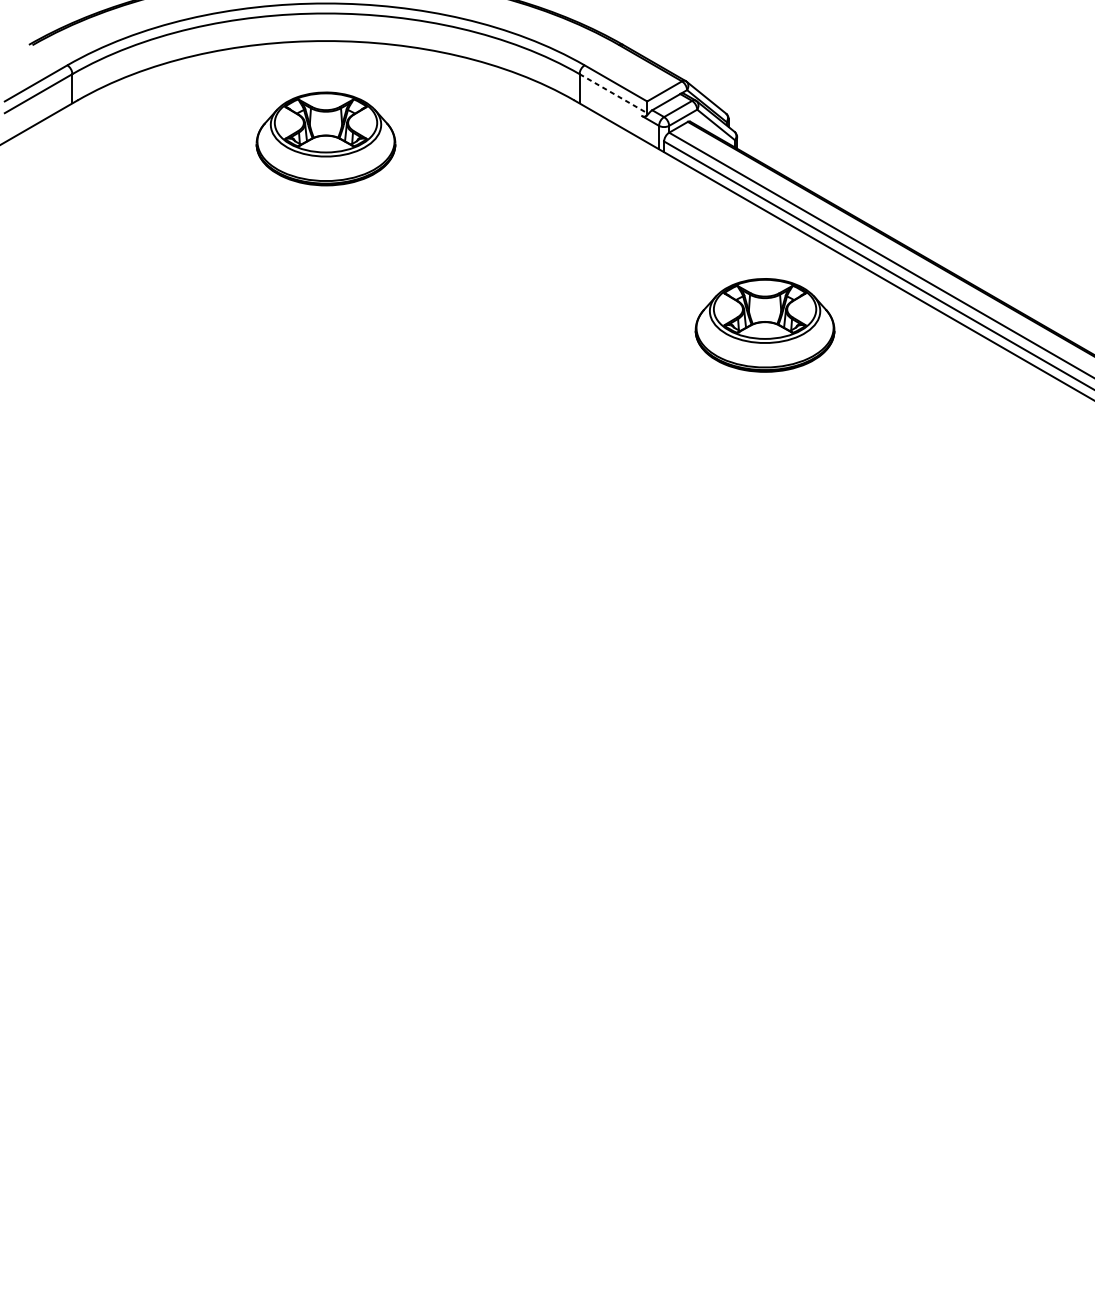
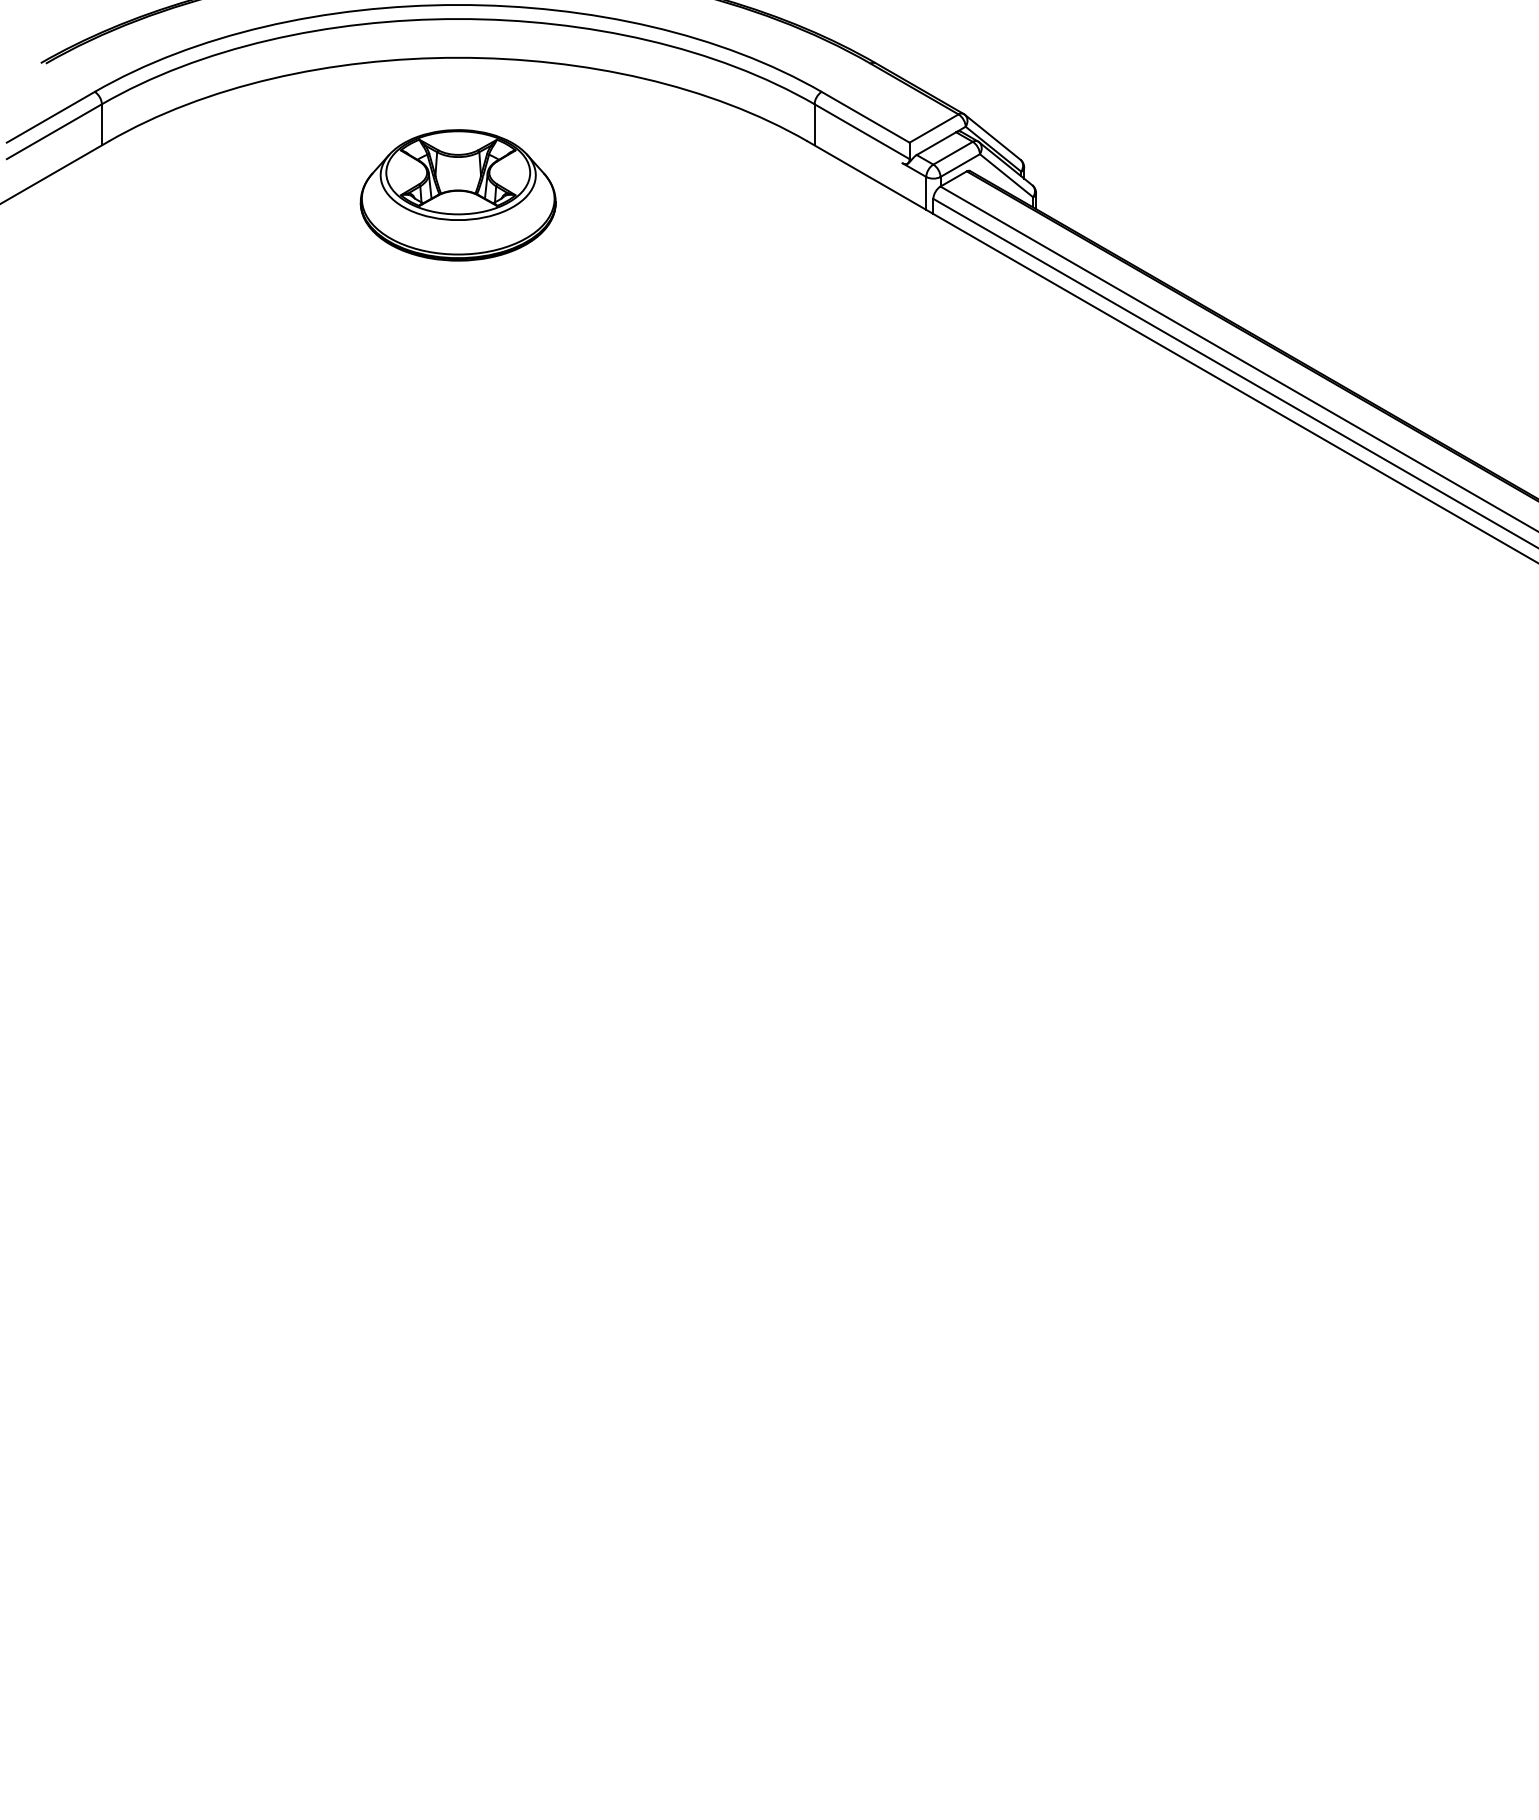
line: (613, 93) -> (862, 131), dashed -> solid
part: (764, 325) -> (1074, 457), removed

